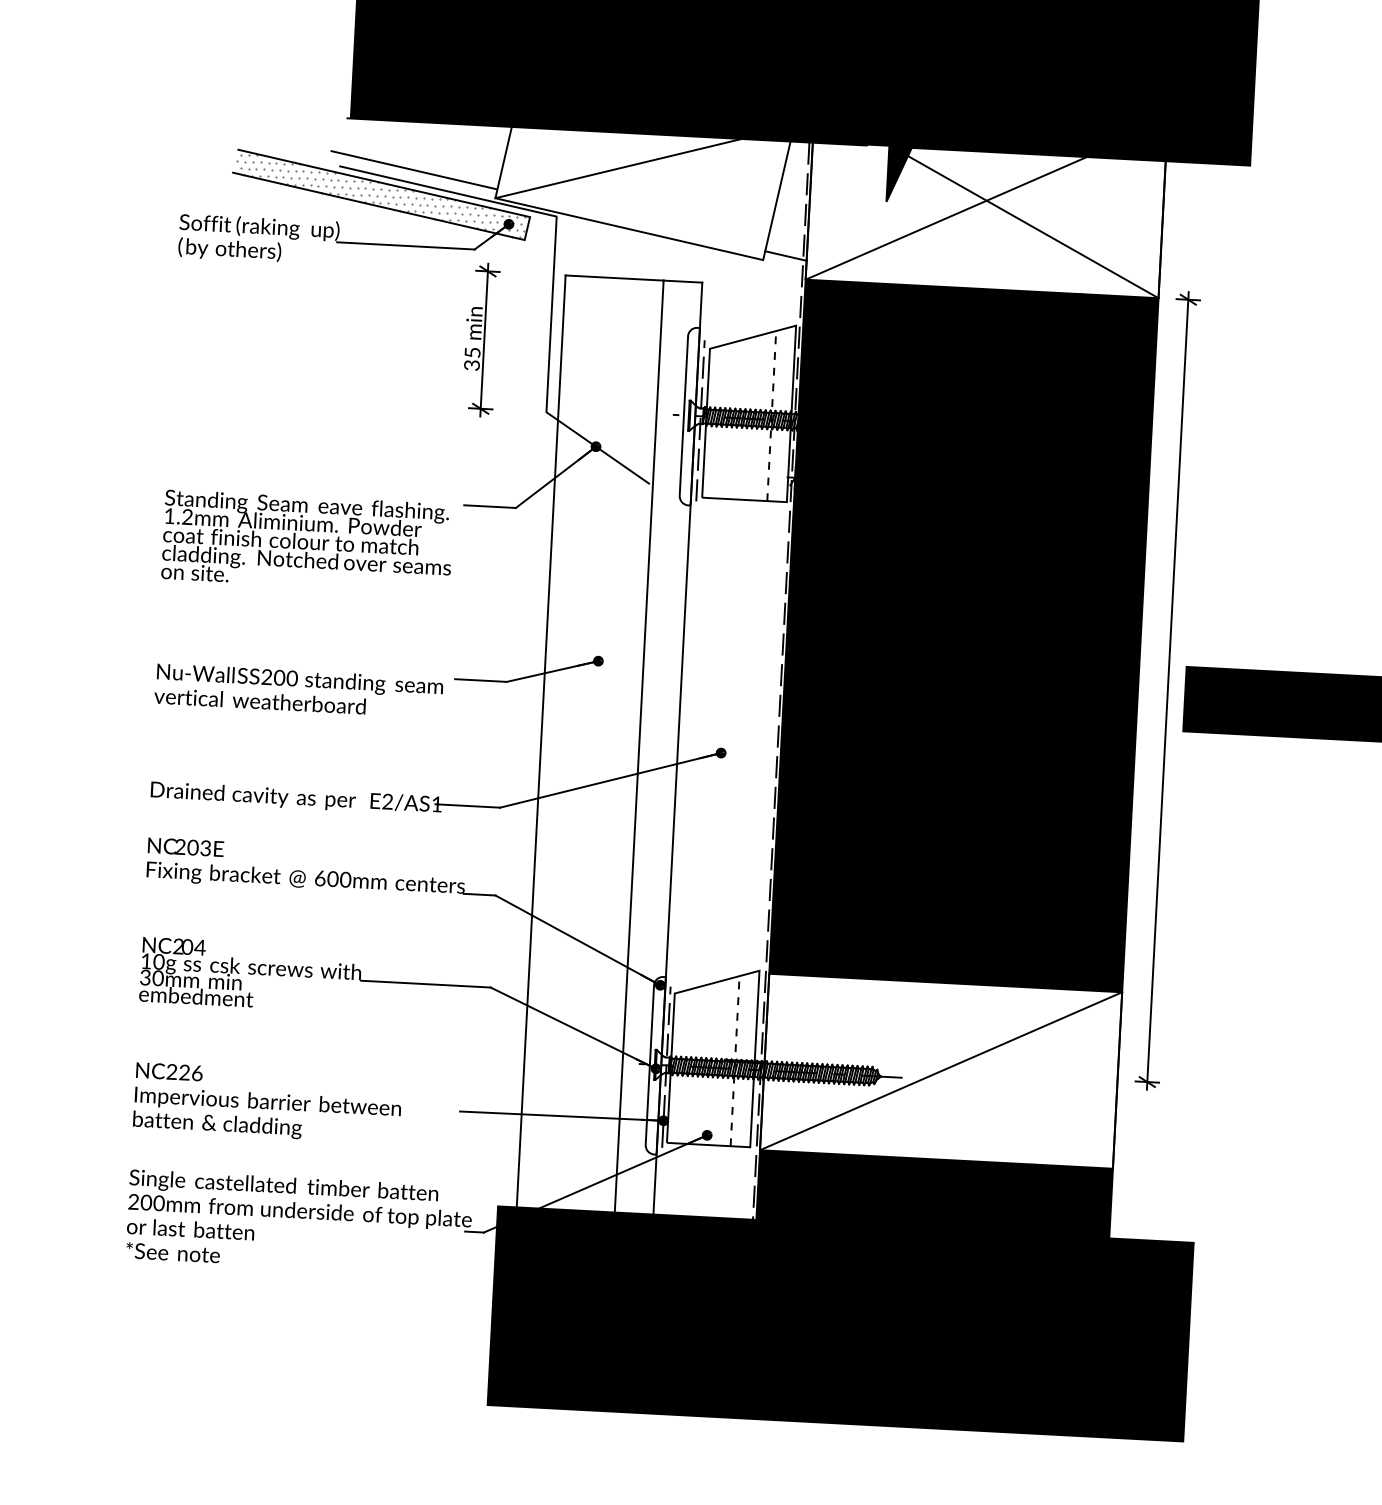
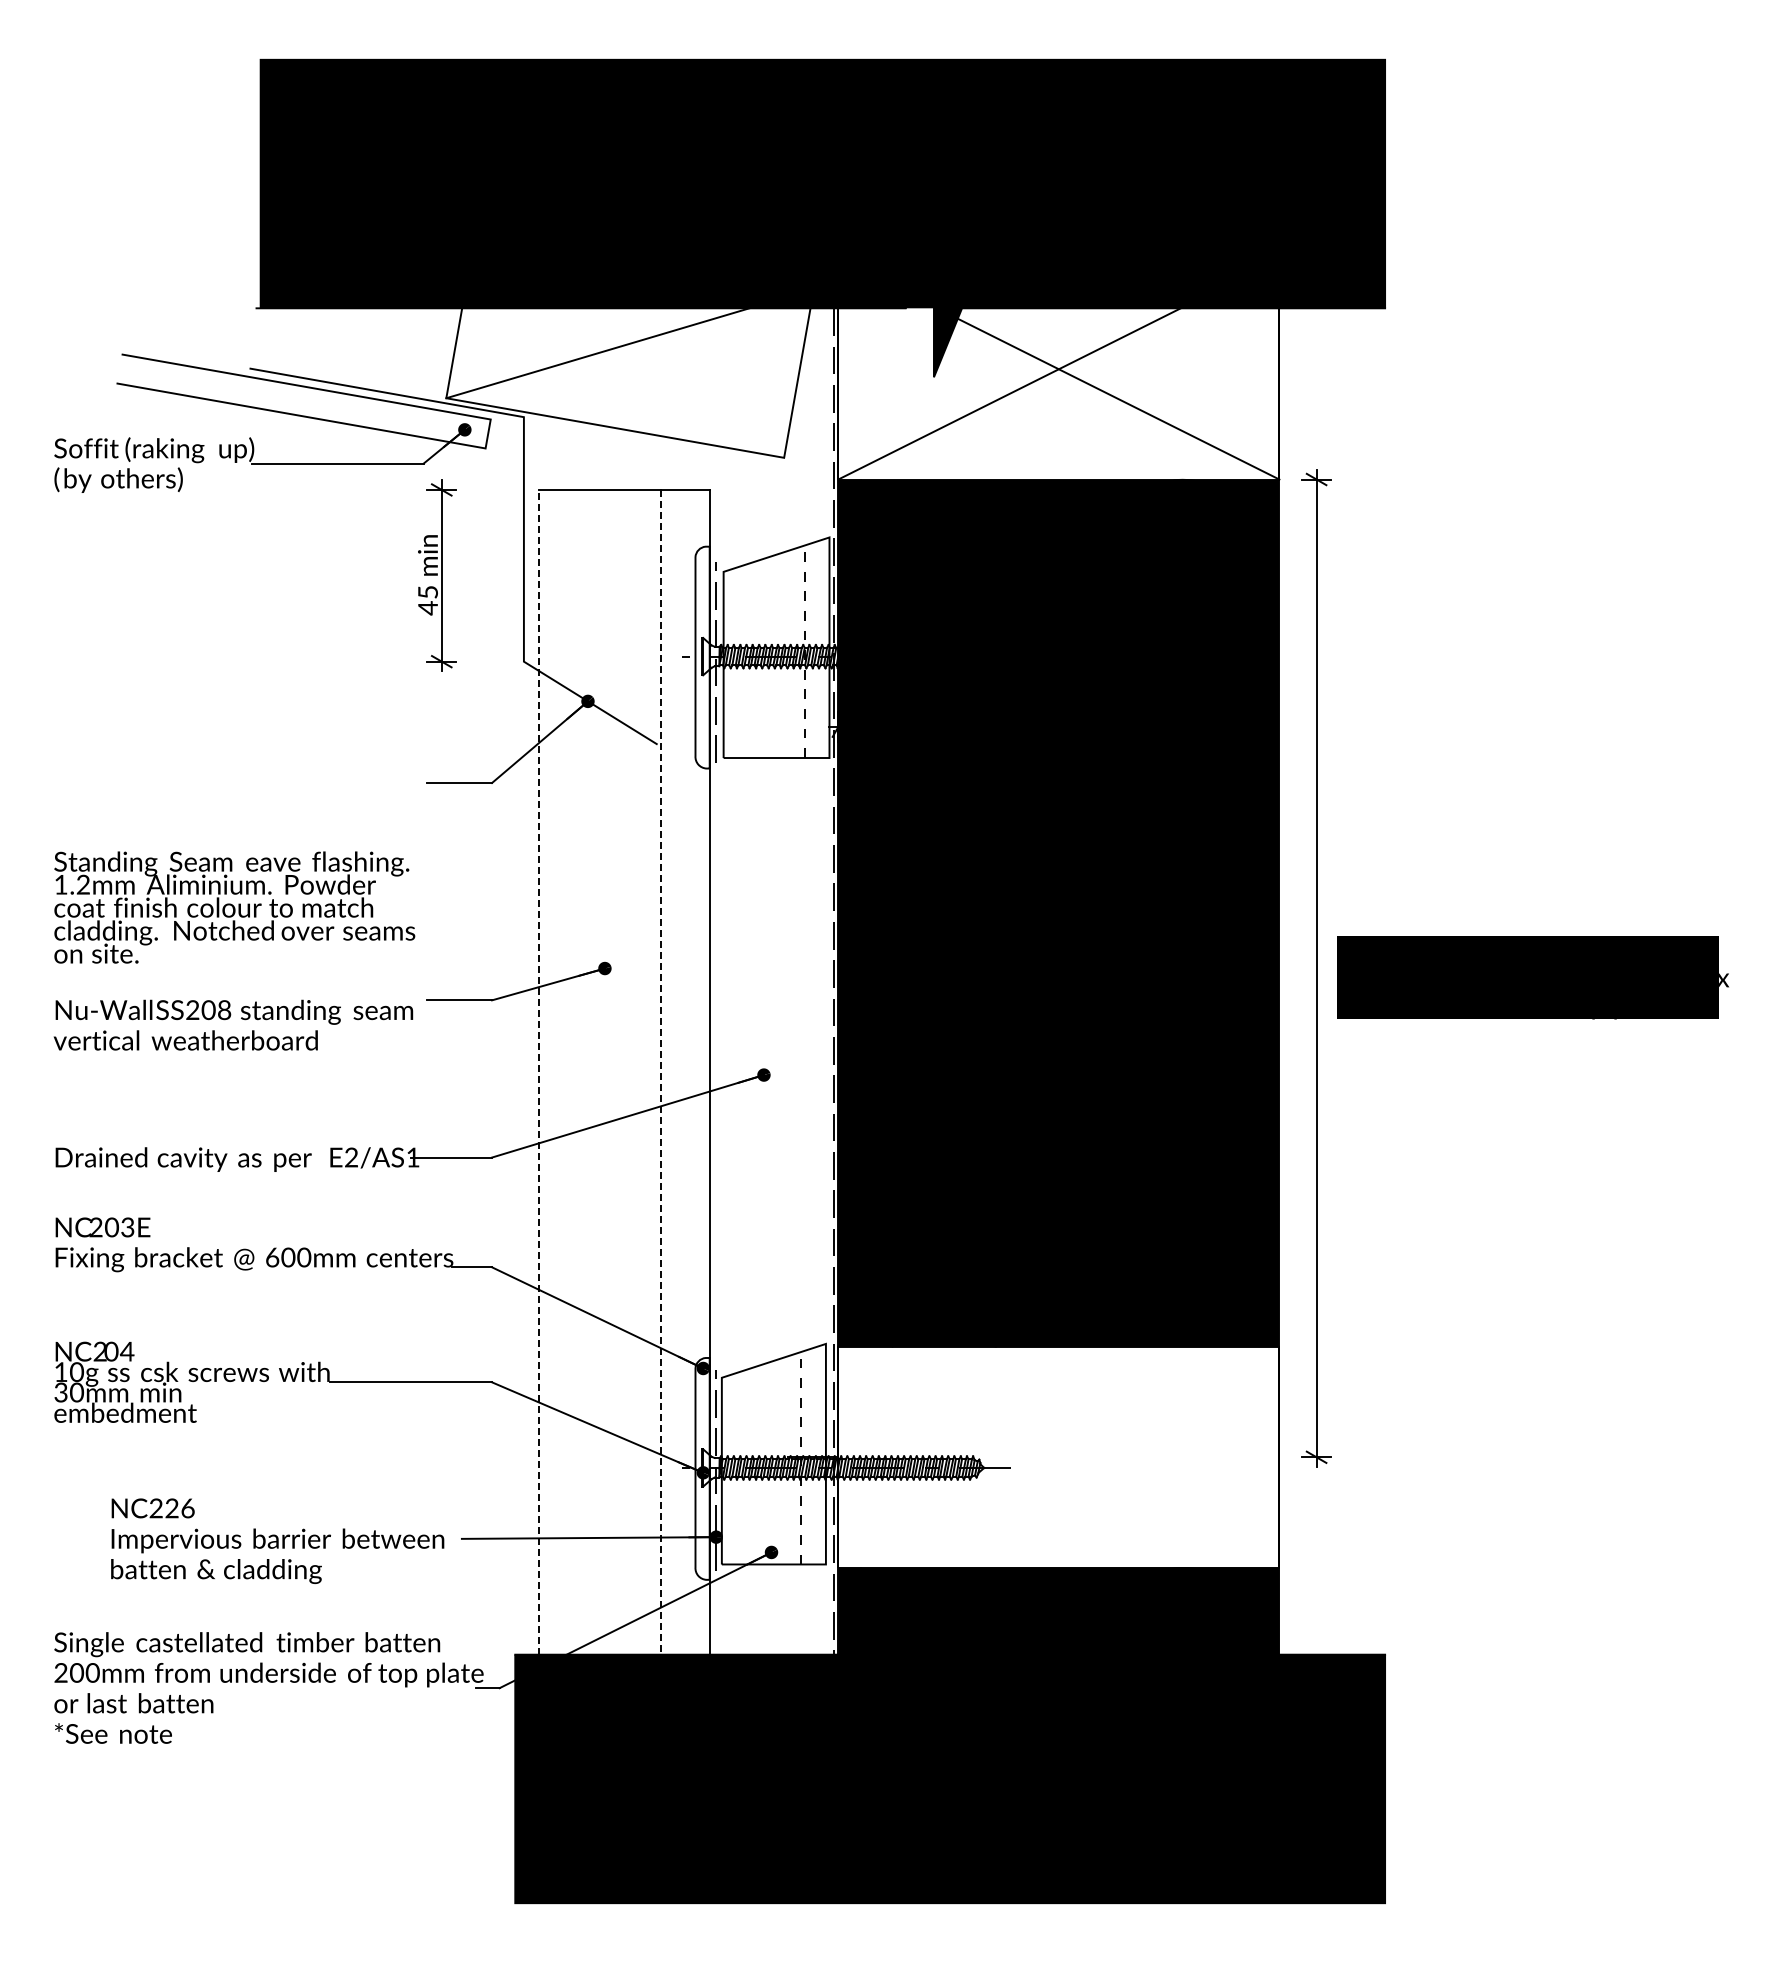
line: (413, 170) -> (342, 368), removed
hatch: (380, 195) -> (302, 402), removed
line: (786, 255) -> (812, 450), removed
text: (471, 365) -> (427, 608), 35 -> 45
text: (307, 541) -> (234, 907), moved
text: (292, 678) -> (224, 1010), SS200 -> SS208
line: (540, 740) -> (538, 1071), solid -> dashed
line: (639, 746) -> (661, 1072), solid -> dashed
line: (940, 1071) -> (1058, 1457), removed
text: (267, 1102) -> (277, 1540), moved

